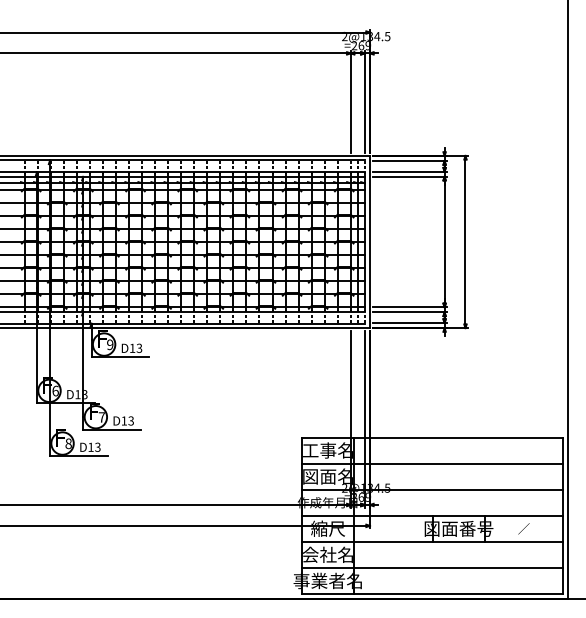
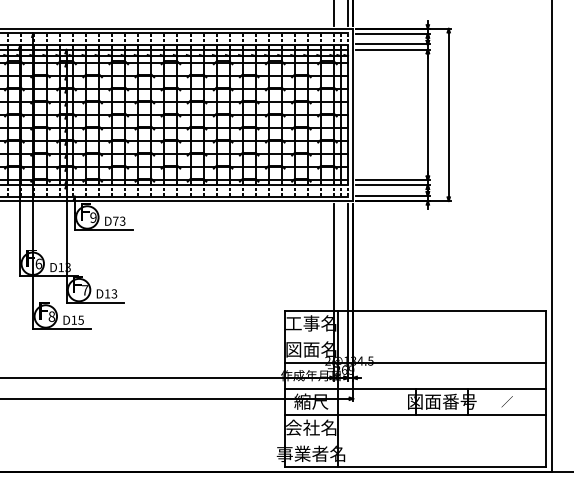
text: (132, 347) -> (115, 220), D13 -> D73
text: (97, 446) -> (80, 319), D13 -> D15
line: (432, 463) -> (415, 336), removed
line: (432, 568) -> (415, 441), removed

